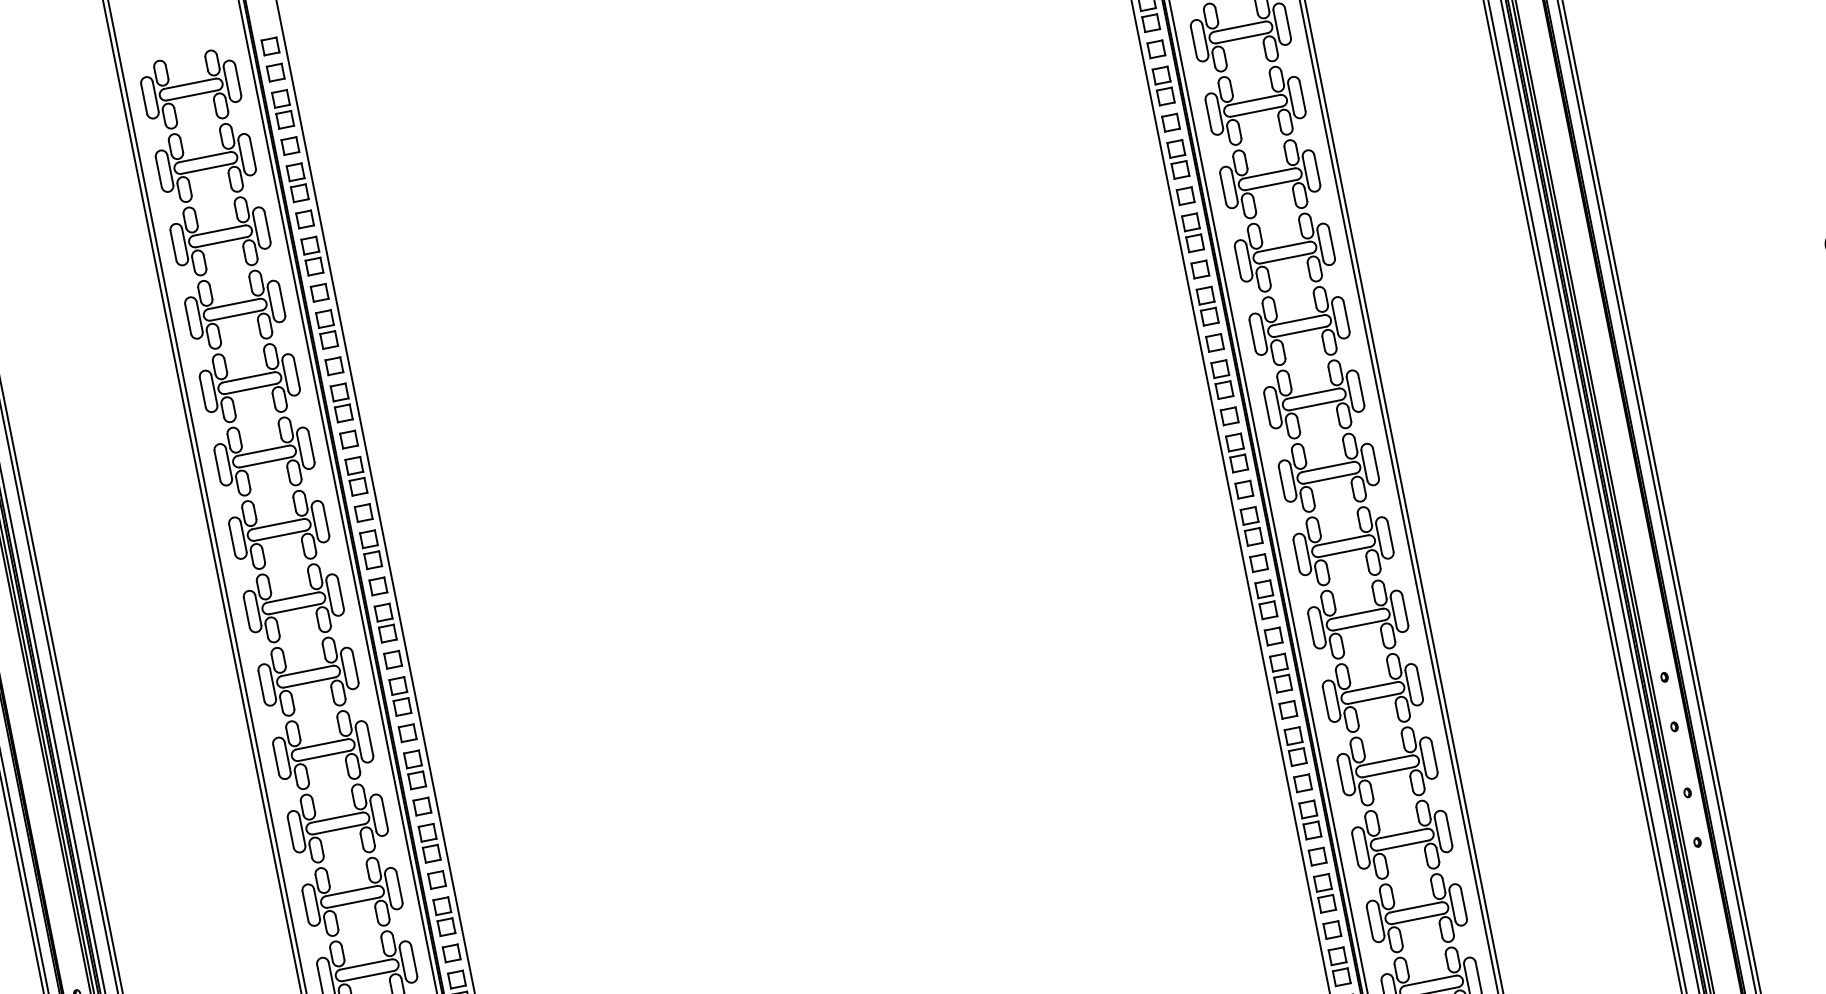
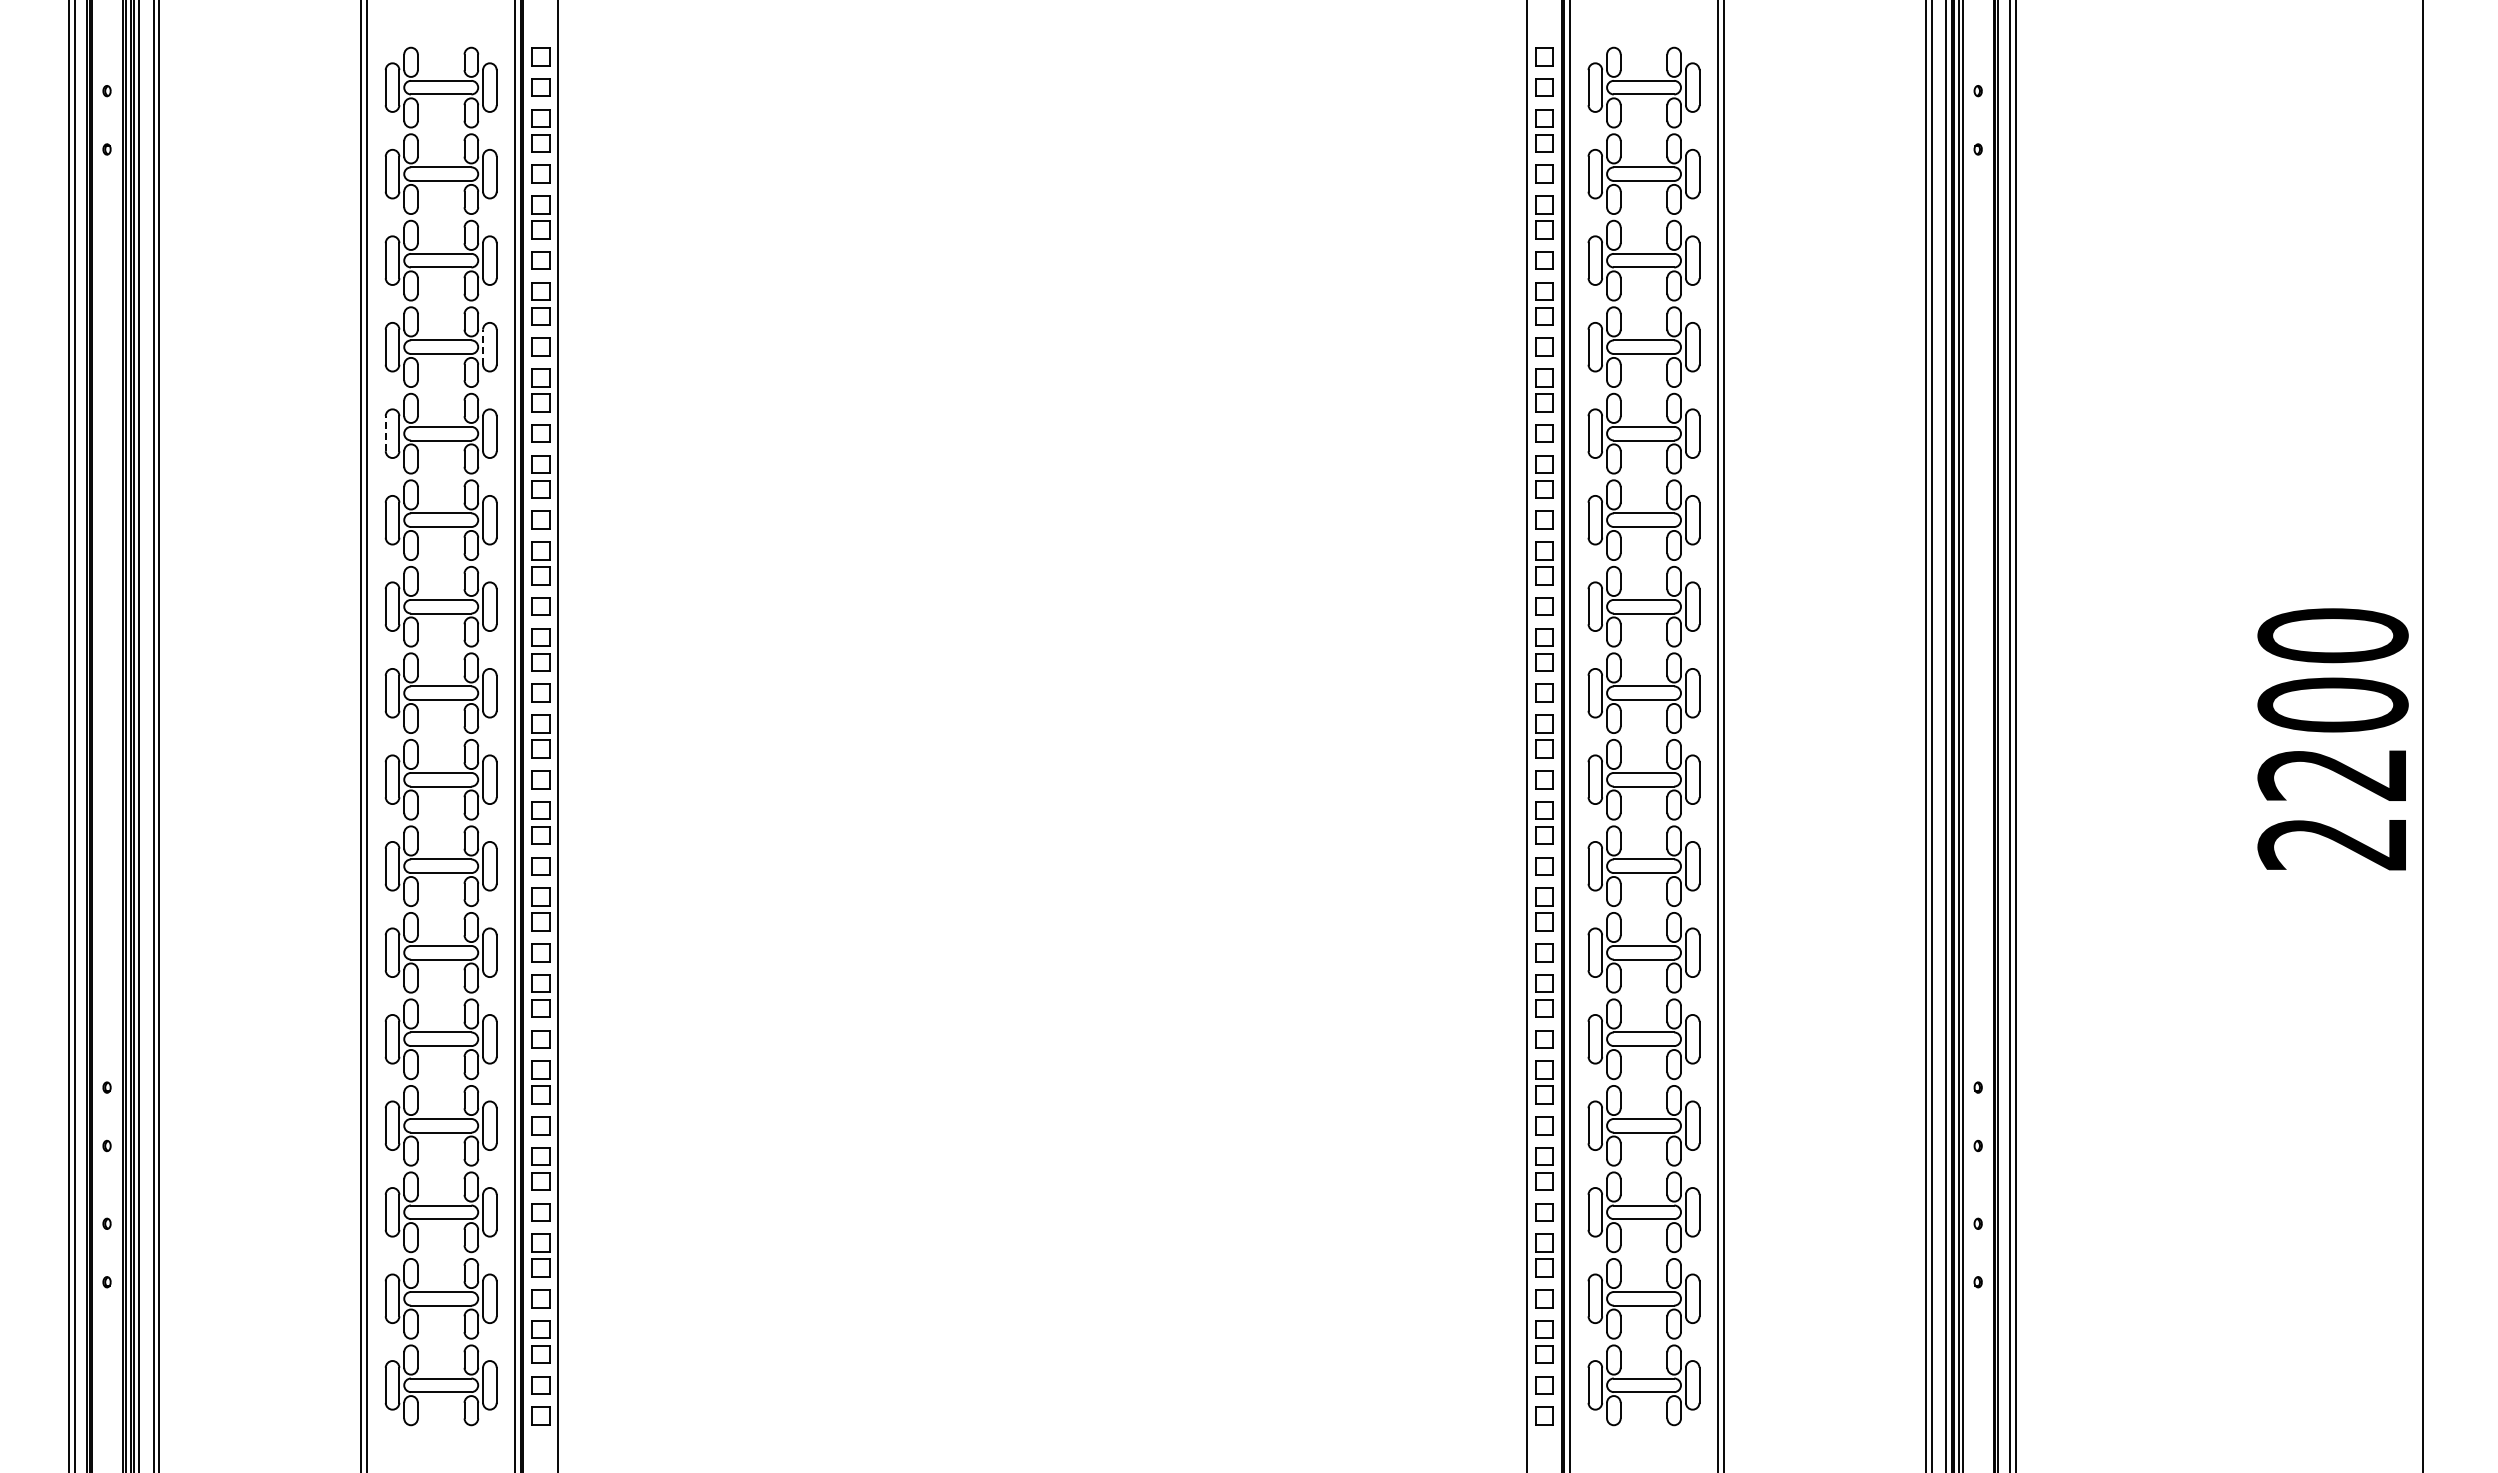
line: (271, 302) -> (483, 347), solid -> dashed
line: (202, 392) -> (385, 433), solid -> dashed

